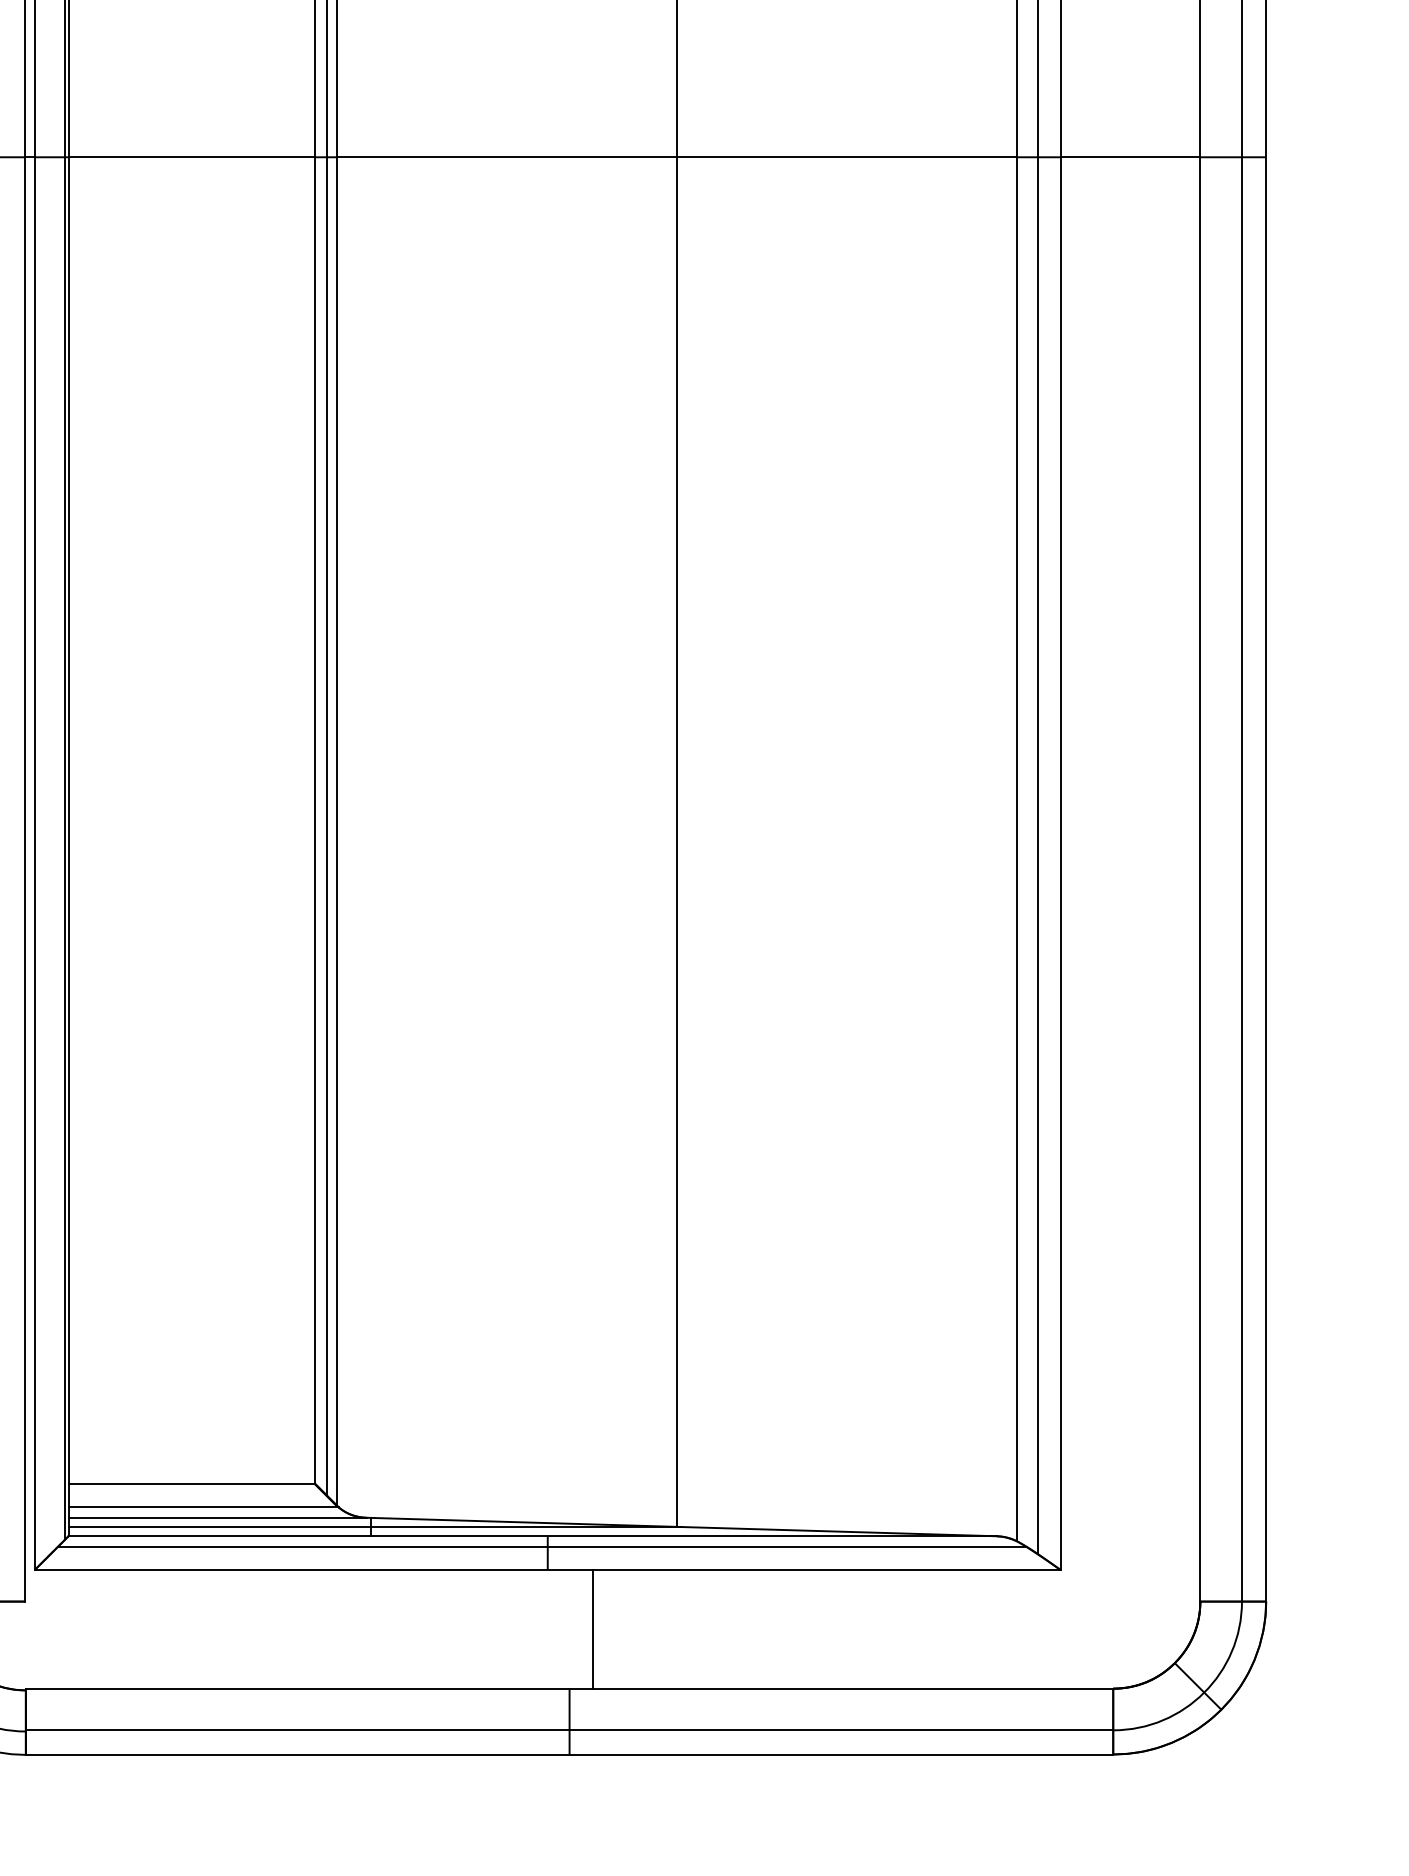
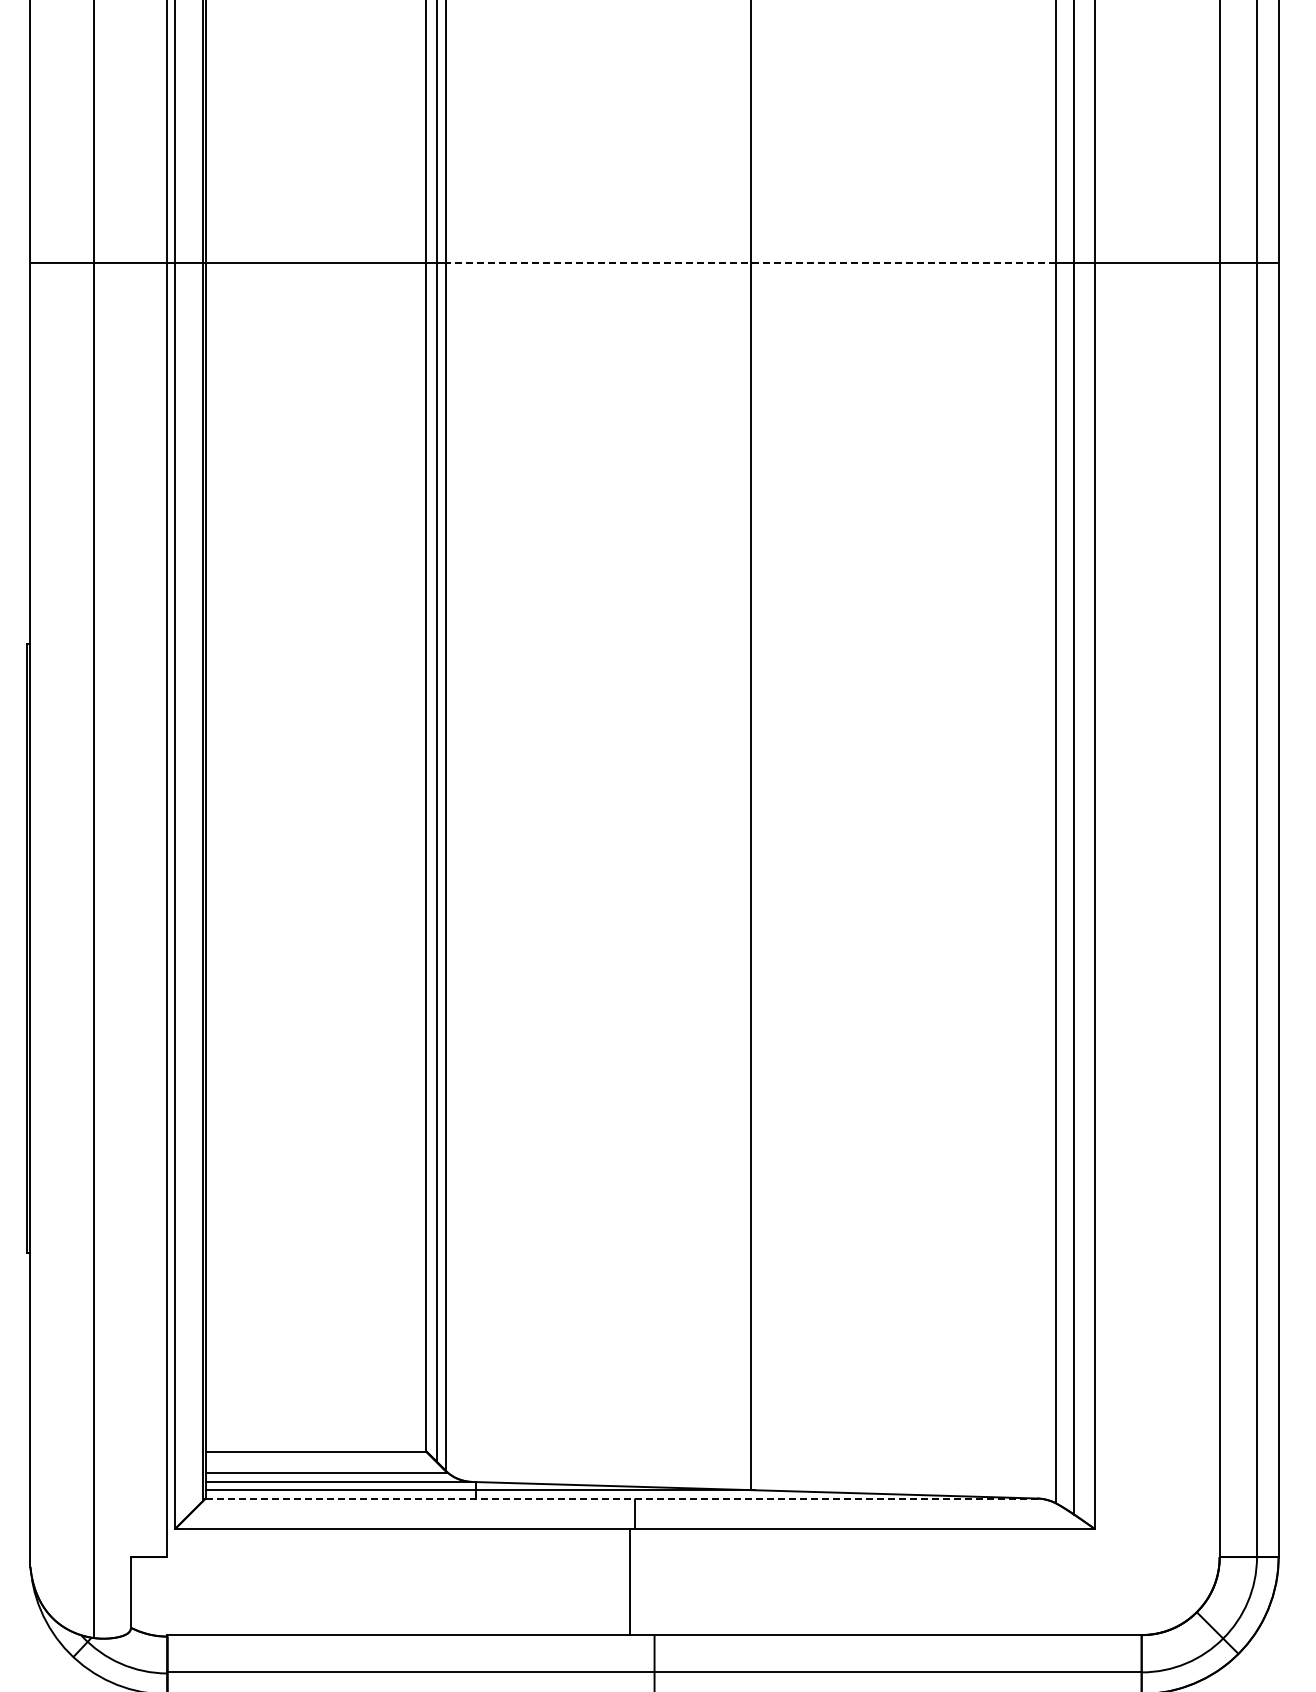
line: (676, 156) -> (750, 262), solid -> dashed
line: (532, 1536) -> (621, 1498), solid -> dashed
line: (541, 1546) -> (629, 1507), removed
line: (592, 1628) -> (630, 1581), moved

